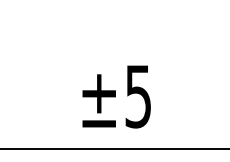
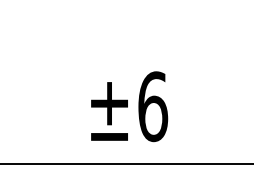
text: (138, 96) -> (153, 106), ±5 -> ±6

